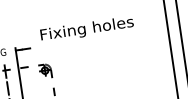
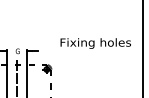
text: (86, 29) -> (95, 43), moved

